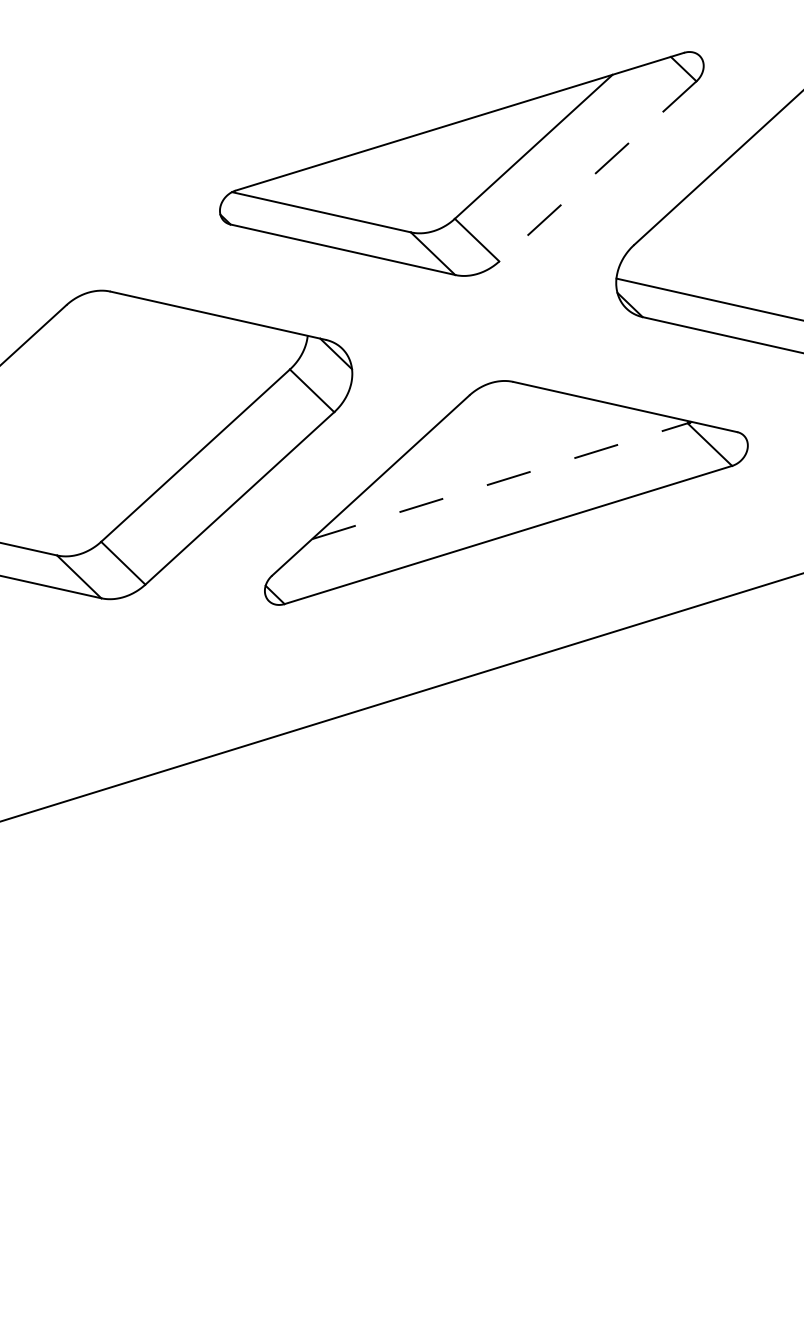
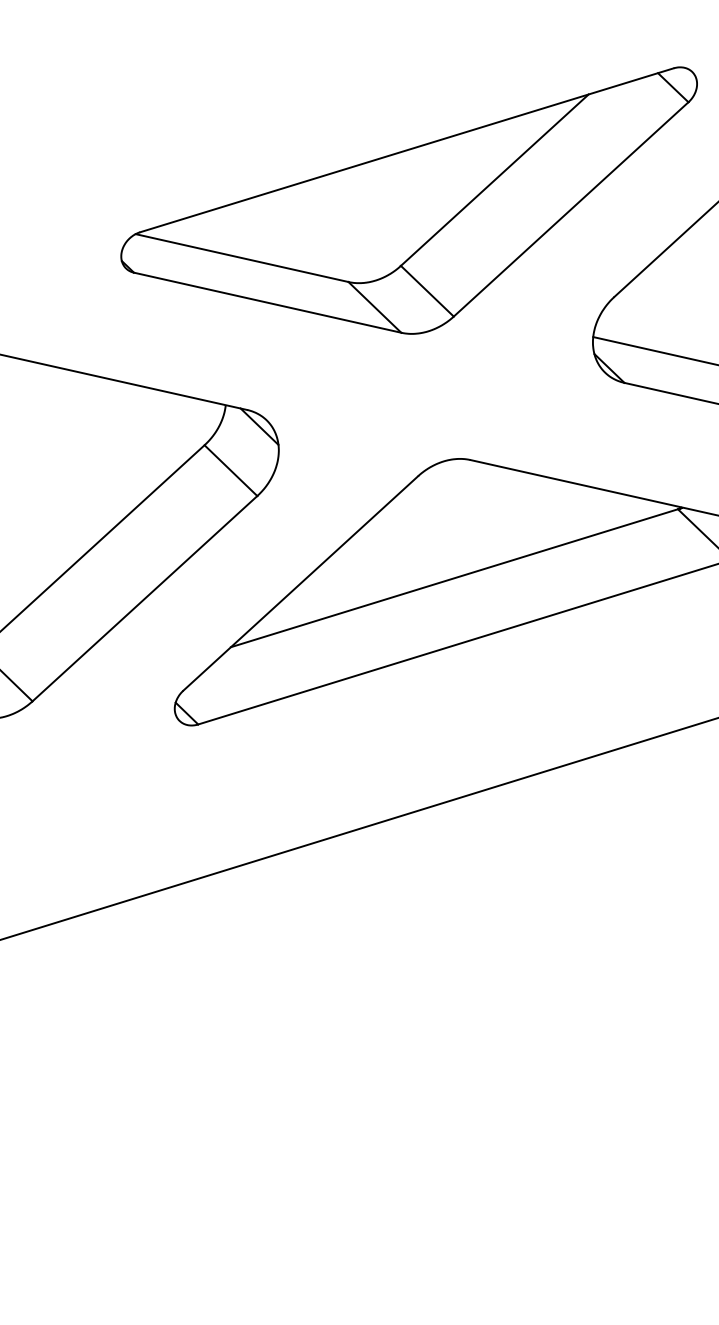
line: (597, 171) -> (570, 209), dashed -> solid
line: (499, 481) -> (454, 578), dashed -> solid

